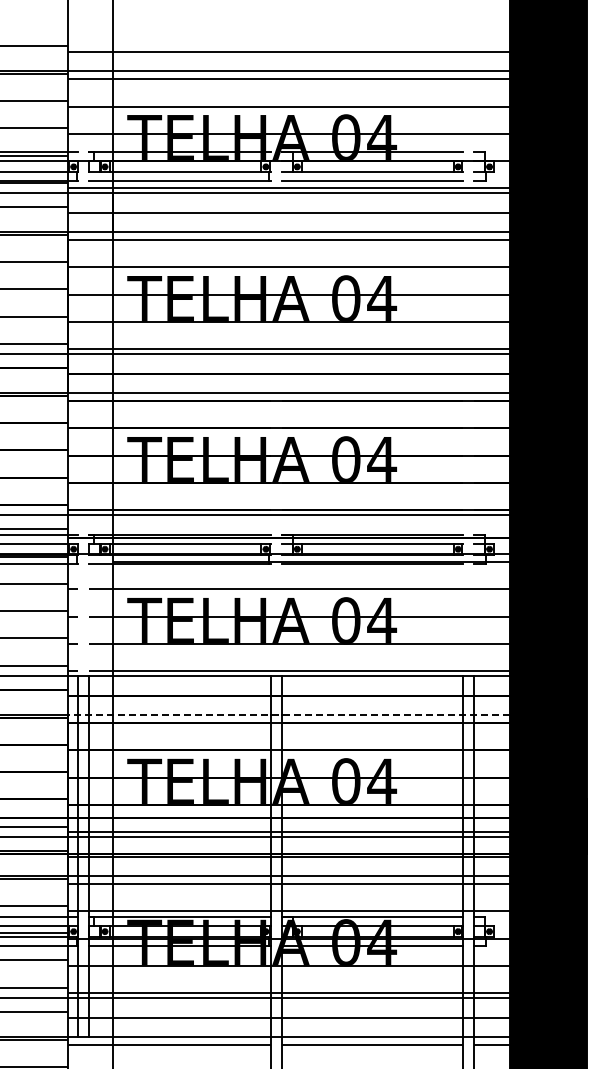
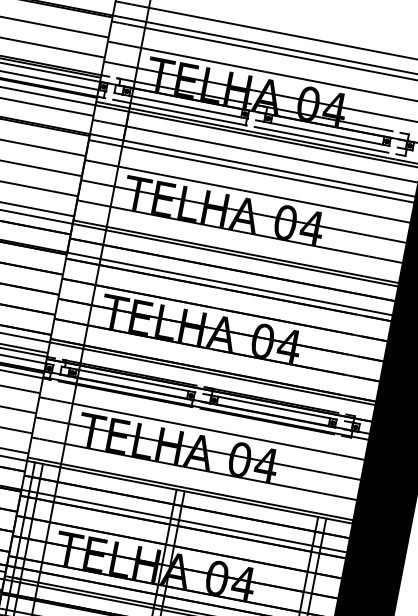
hatch: (90, 616) -> (52, 420), added
line: (288, 715) -> (184, 521), dashed -> solid

